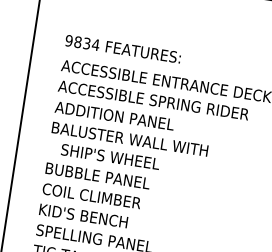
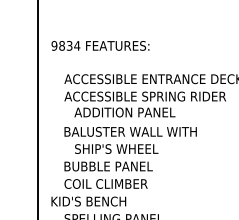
text: (123, 48) -> (100, 45), moved
text: (114, 115) -> (124, 112), moved
text: (83, 215) -> (88, 201), moved

